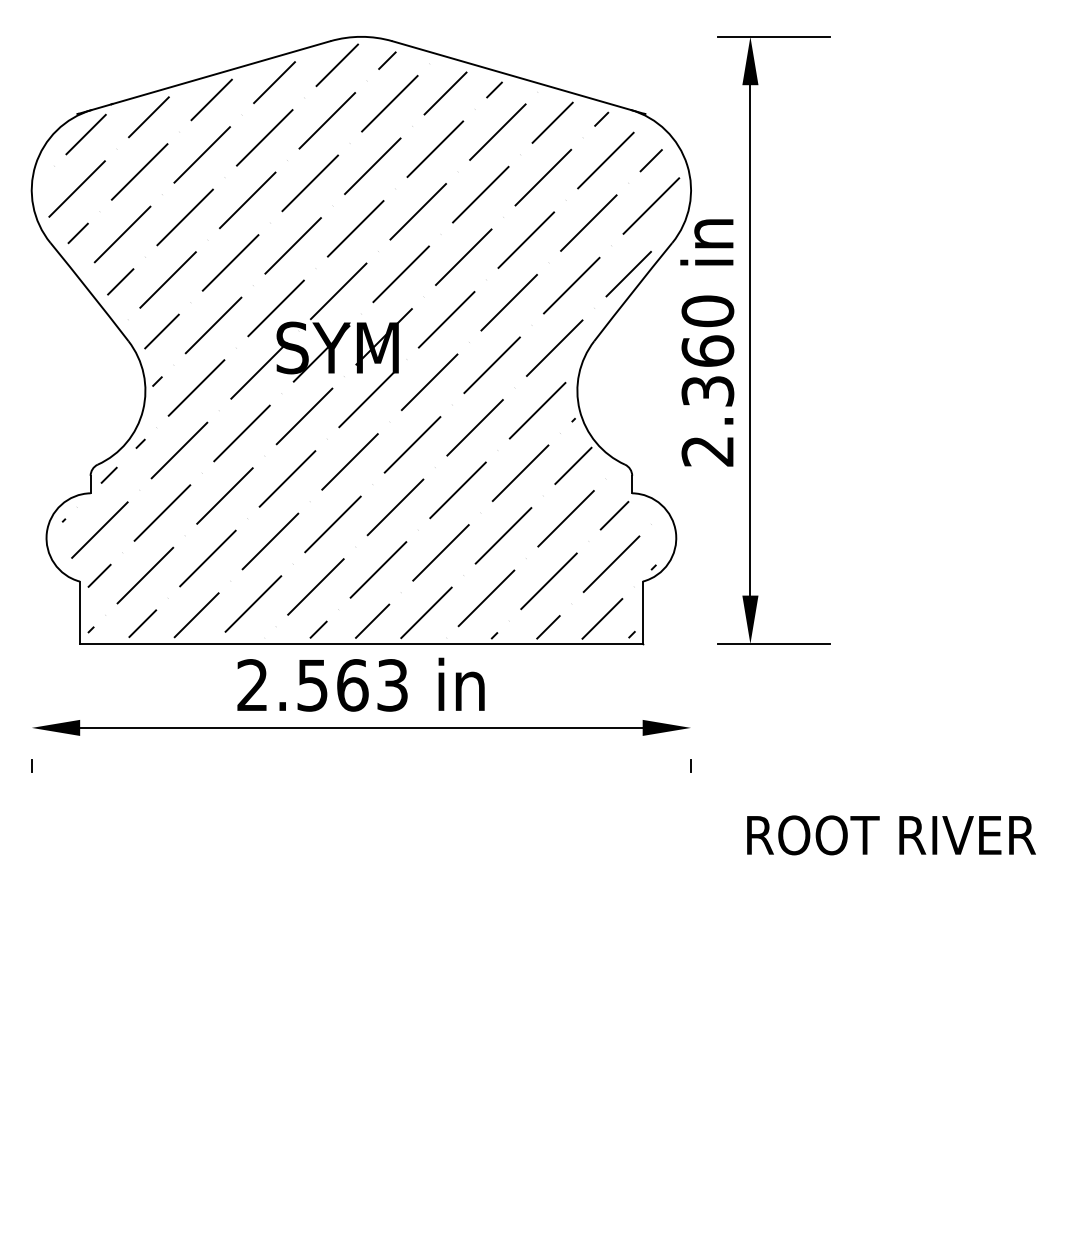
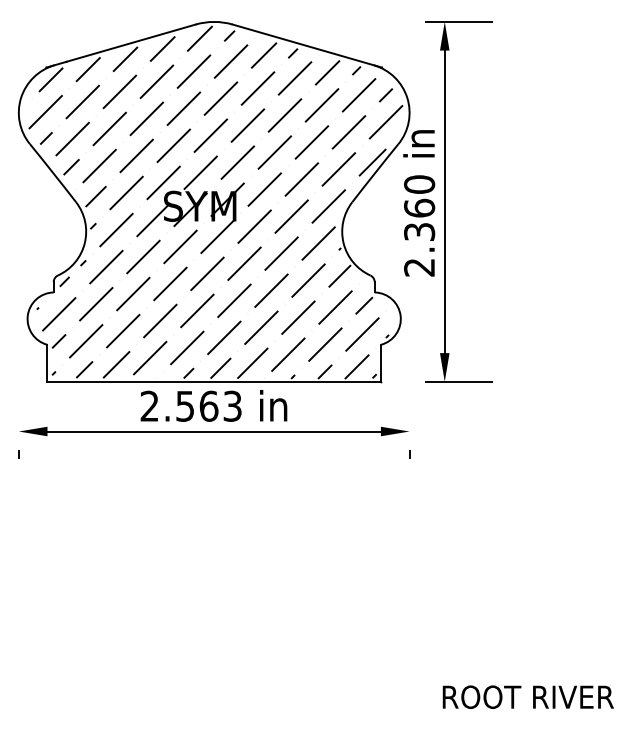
text: (889, 834) -> (527, 696), moved

